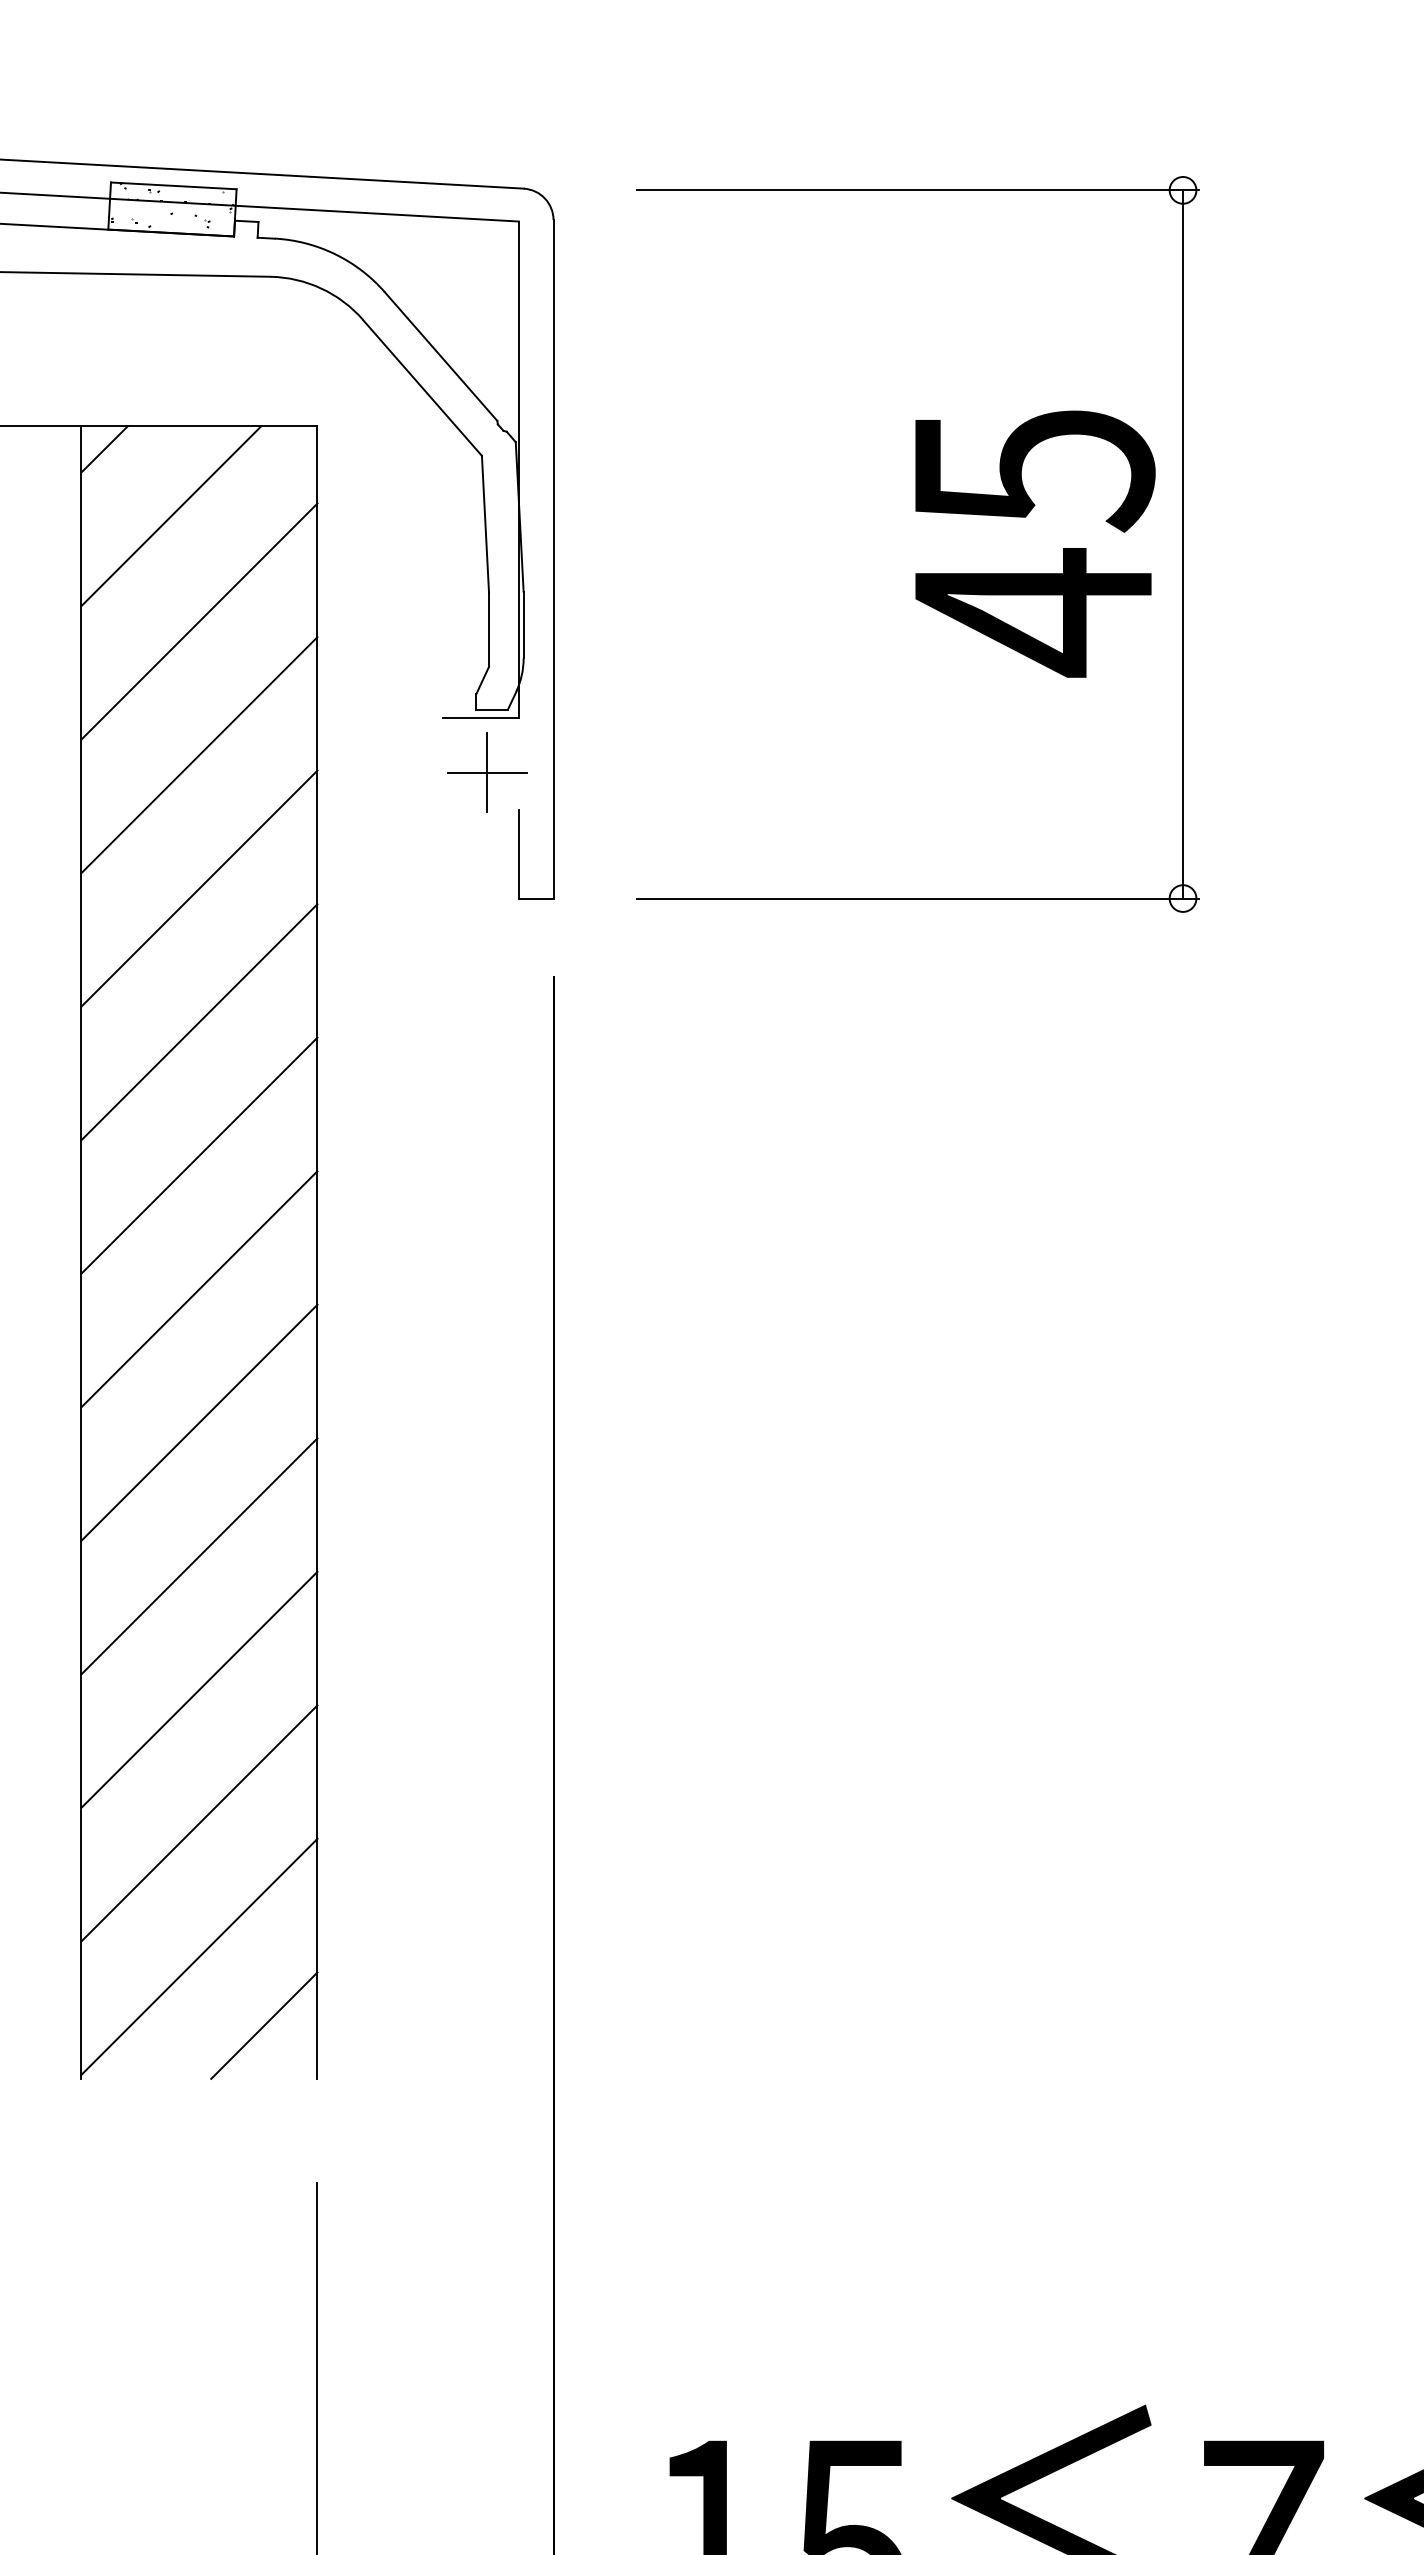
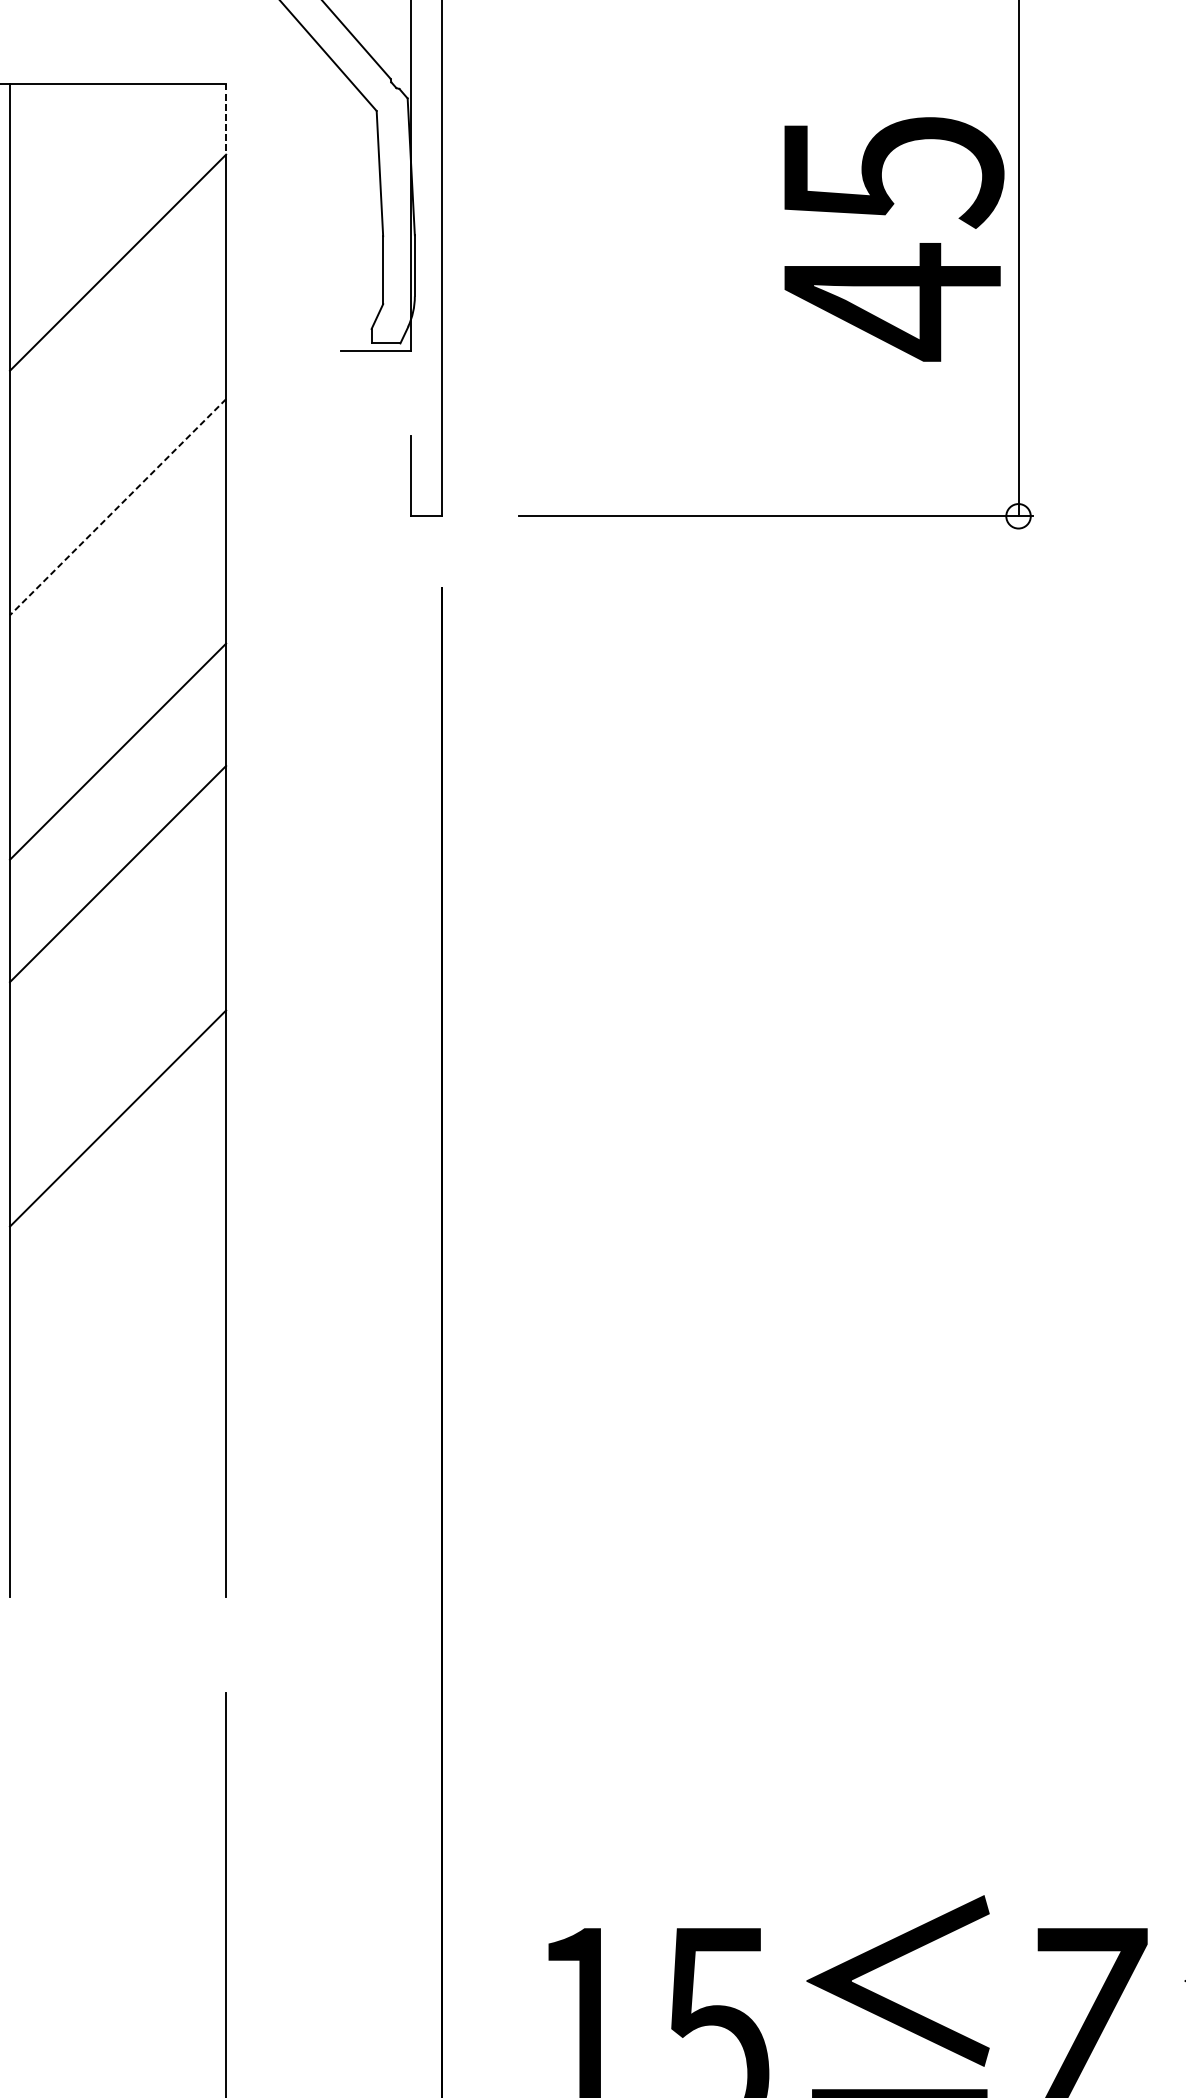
line: (104, 449) -> (31, 105), removed
line: (317, 466) -> (226, 120), solid -> dashed
line: (171, 516) -> (92, 166), removed
text: (1035, 543) -> (894, 238), moved
line: (199, 755) -> (118, 385), removed
part: (487, 772) -> (381, 400), removed
line: (199, 888) -> (118, 507), solid -> dashed
line: (199, 1022) -> (118, 629), removed
line: (199, 1422) -> (118, 995), removed
line: (199, 1689) -> (118, 1240), removed
line: (199, 1823) -> (118, 1363), removed
line: (199, 1956) -> (118, 1484), removed
line: (264, 2025) -> (177, 1548), removed

